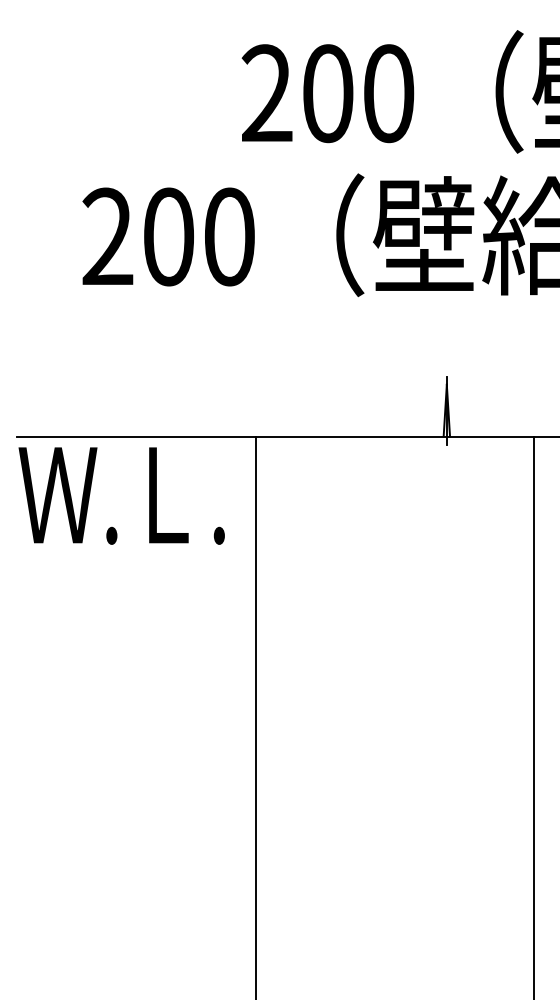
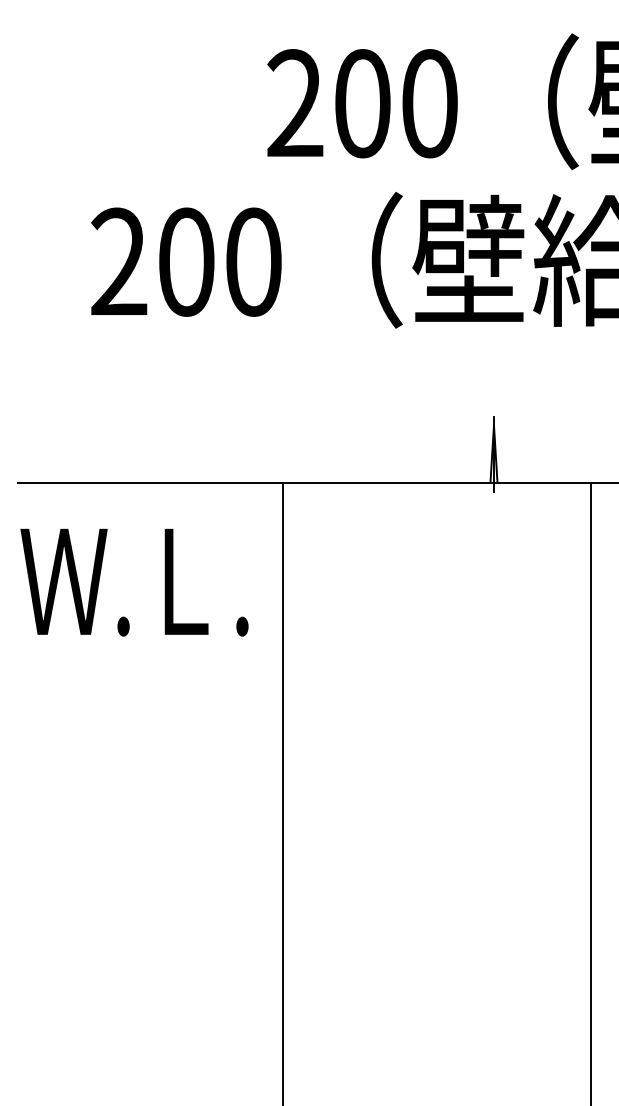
text: (121, 495) -> (134, 582), moved

